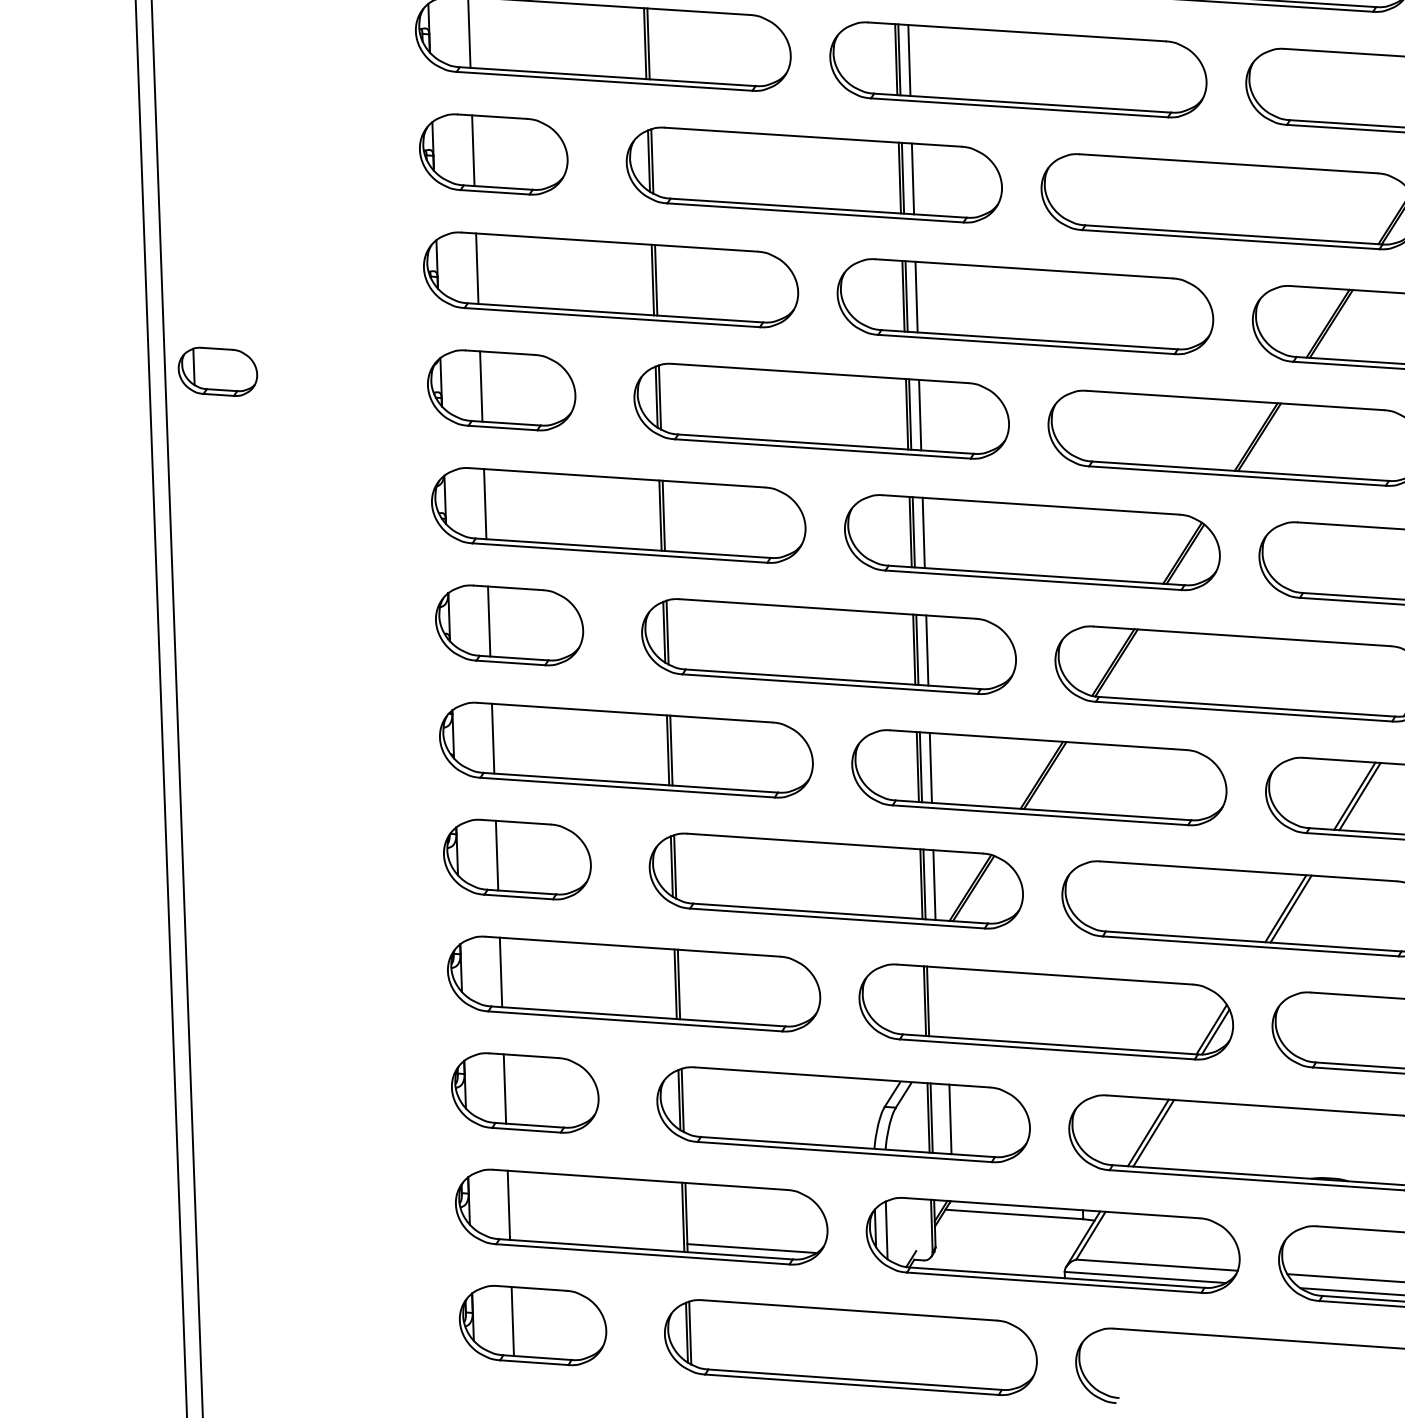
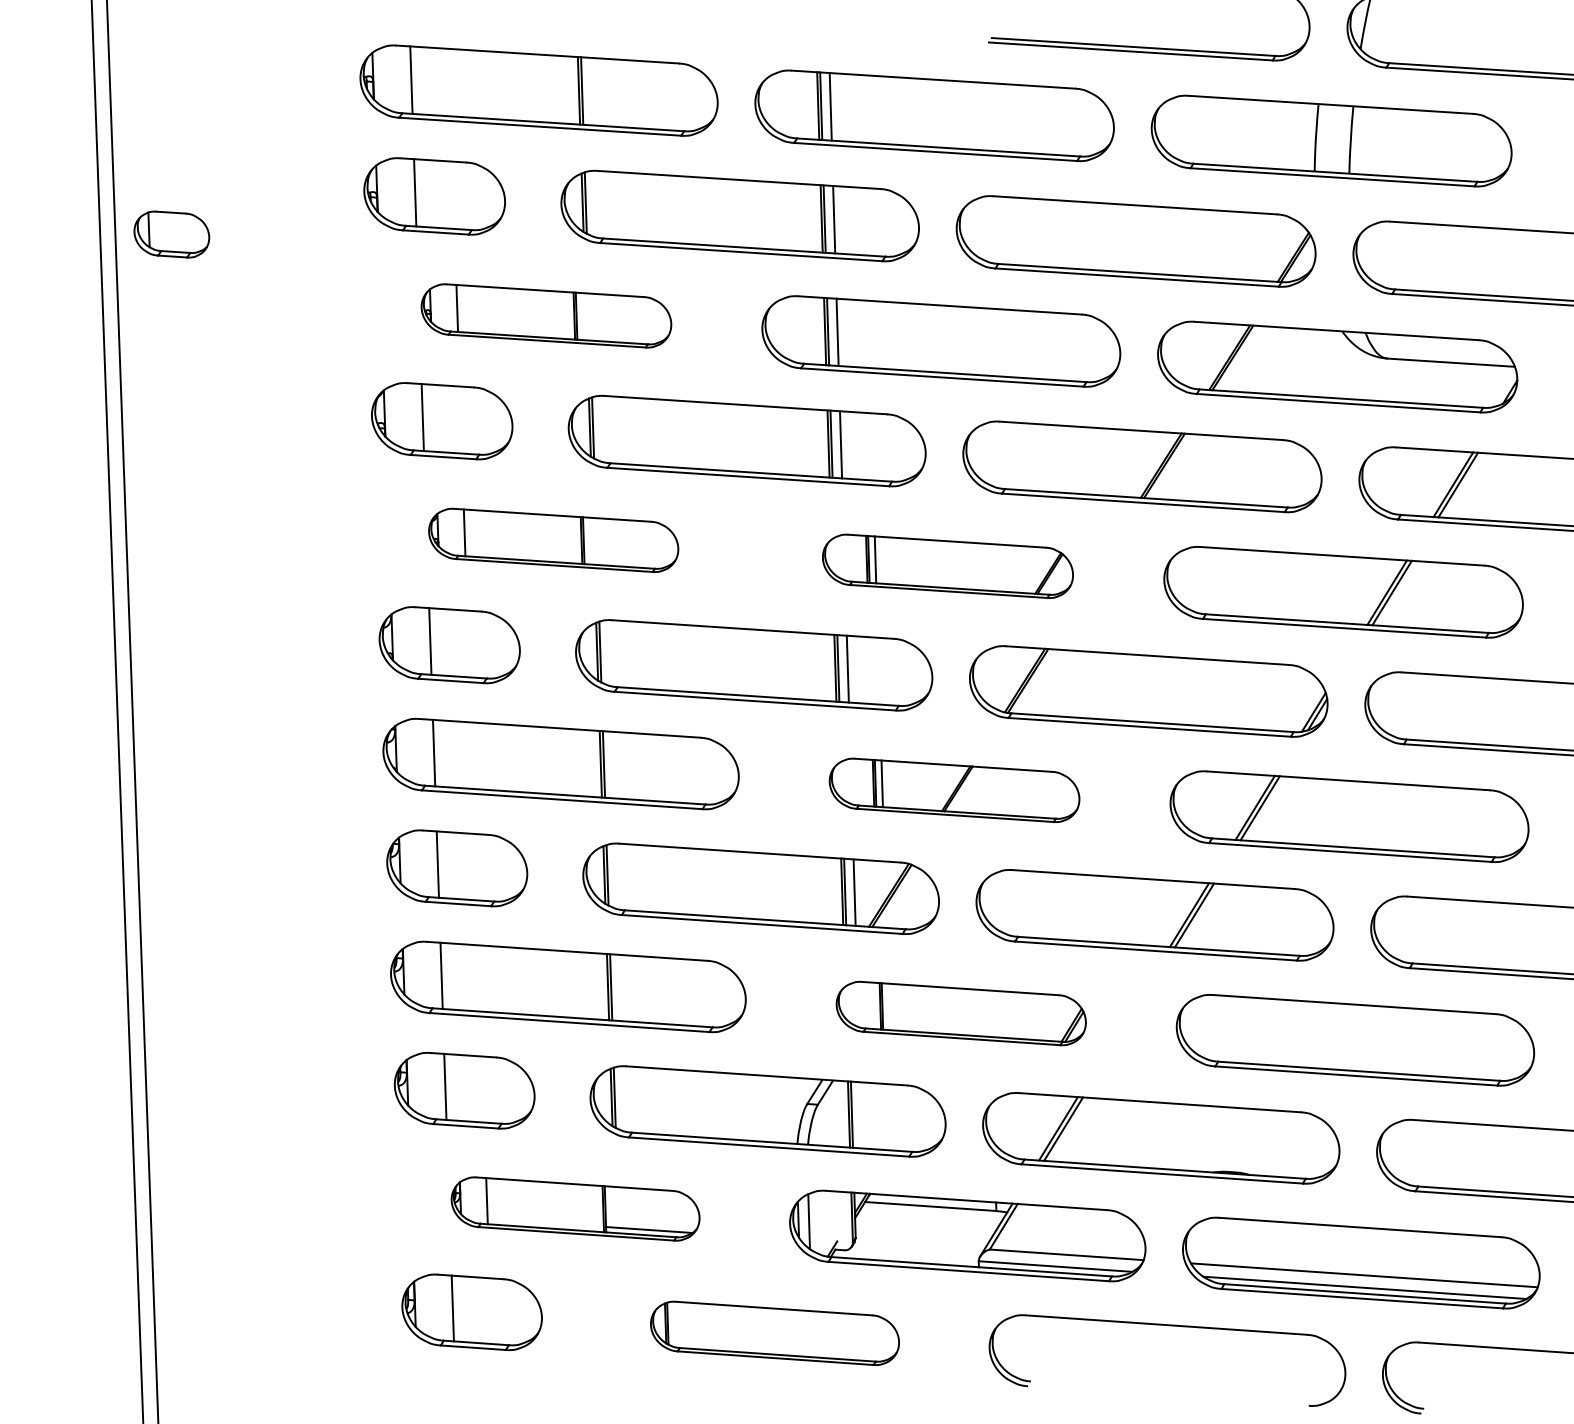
part: (611, 279) -> (546, 315), size x0.7
part: (217, 371) -> (171, 234), moved
part: (618, 515) -> (553, 540), size x0.7
part: (1031, 542) -> (947, 566), size x0.7
part: (1039, 777) -> (954, 790), size x0.7
part: (1046, 1011) -> (961, 1013), size x0.7
line: (950, 1118) -> (869, 1115), removed
part: (641, 1216) -> (575, 1208), size x0.7
part: (850, 1347) -> (774, 1333), size x0.7

